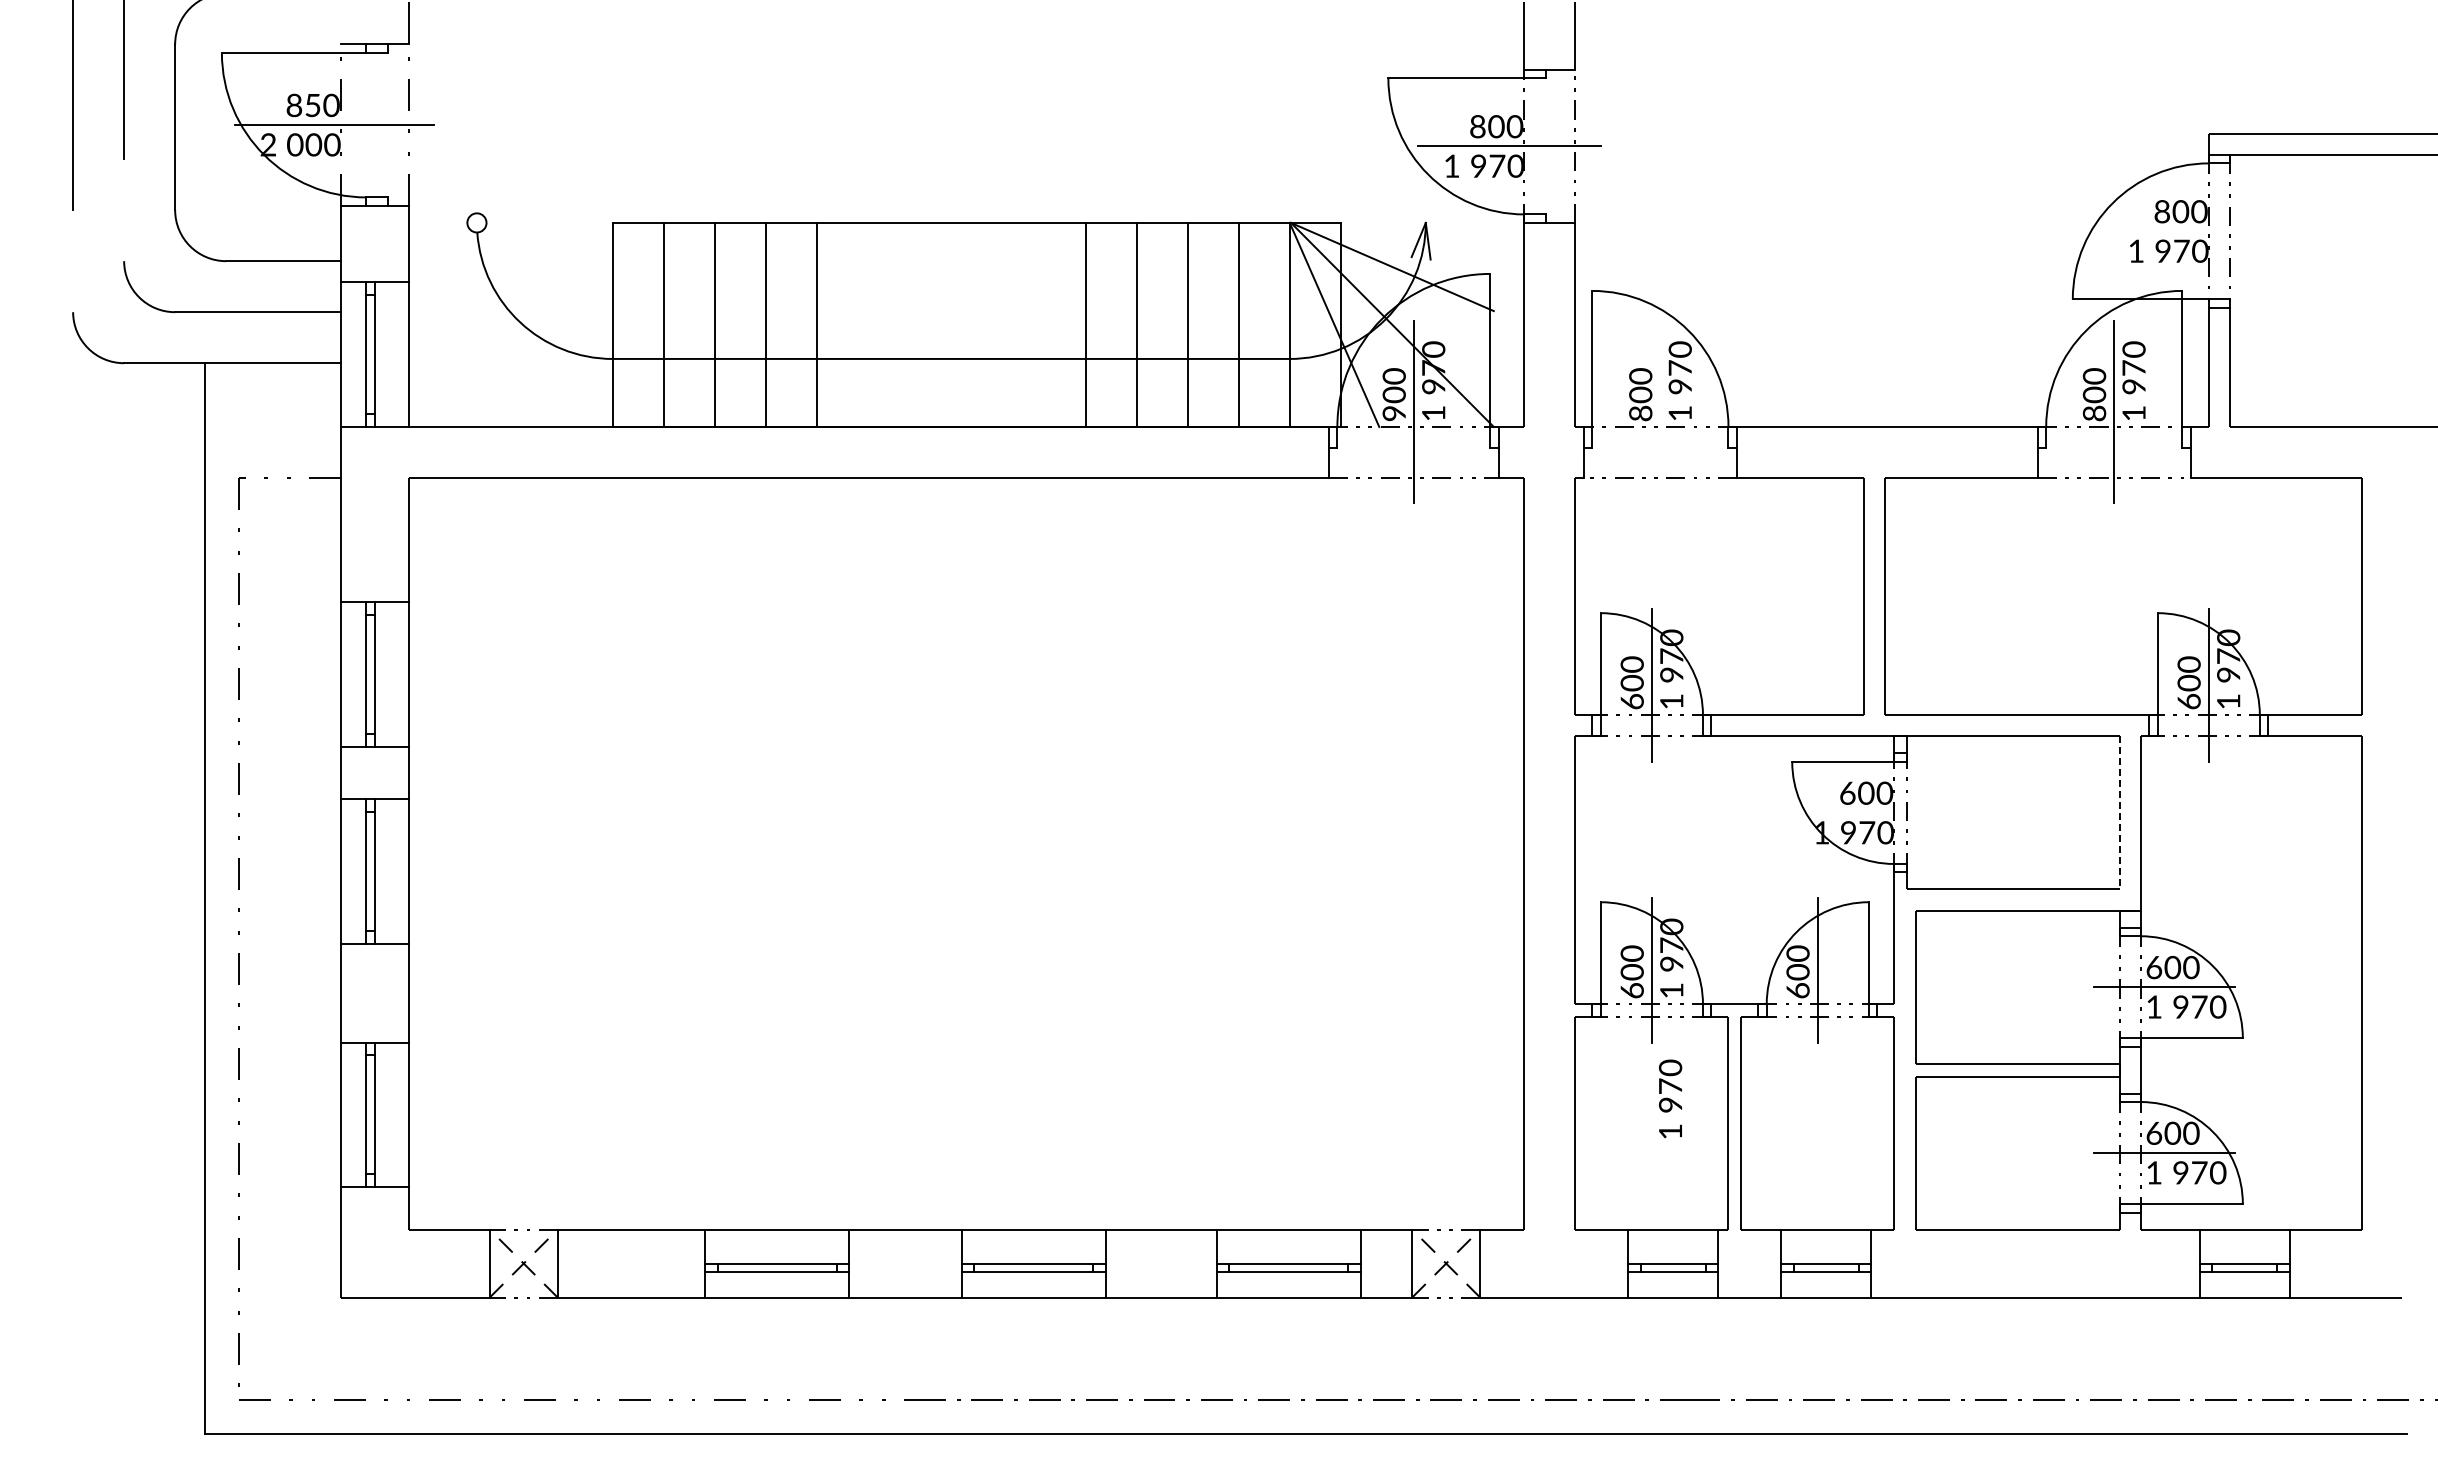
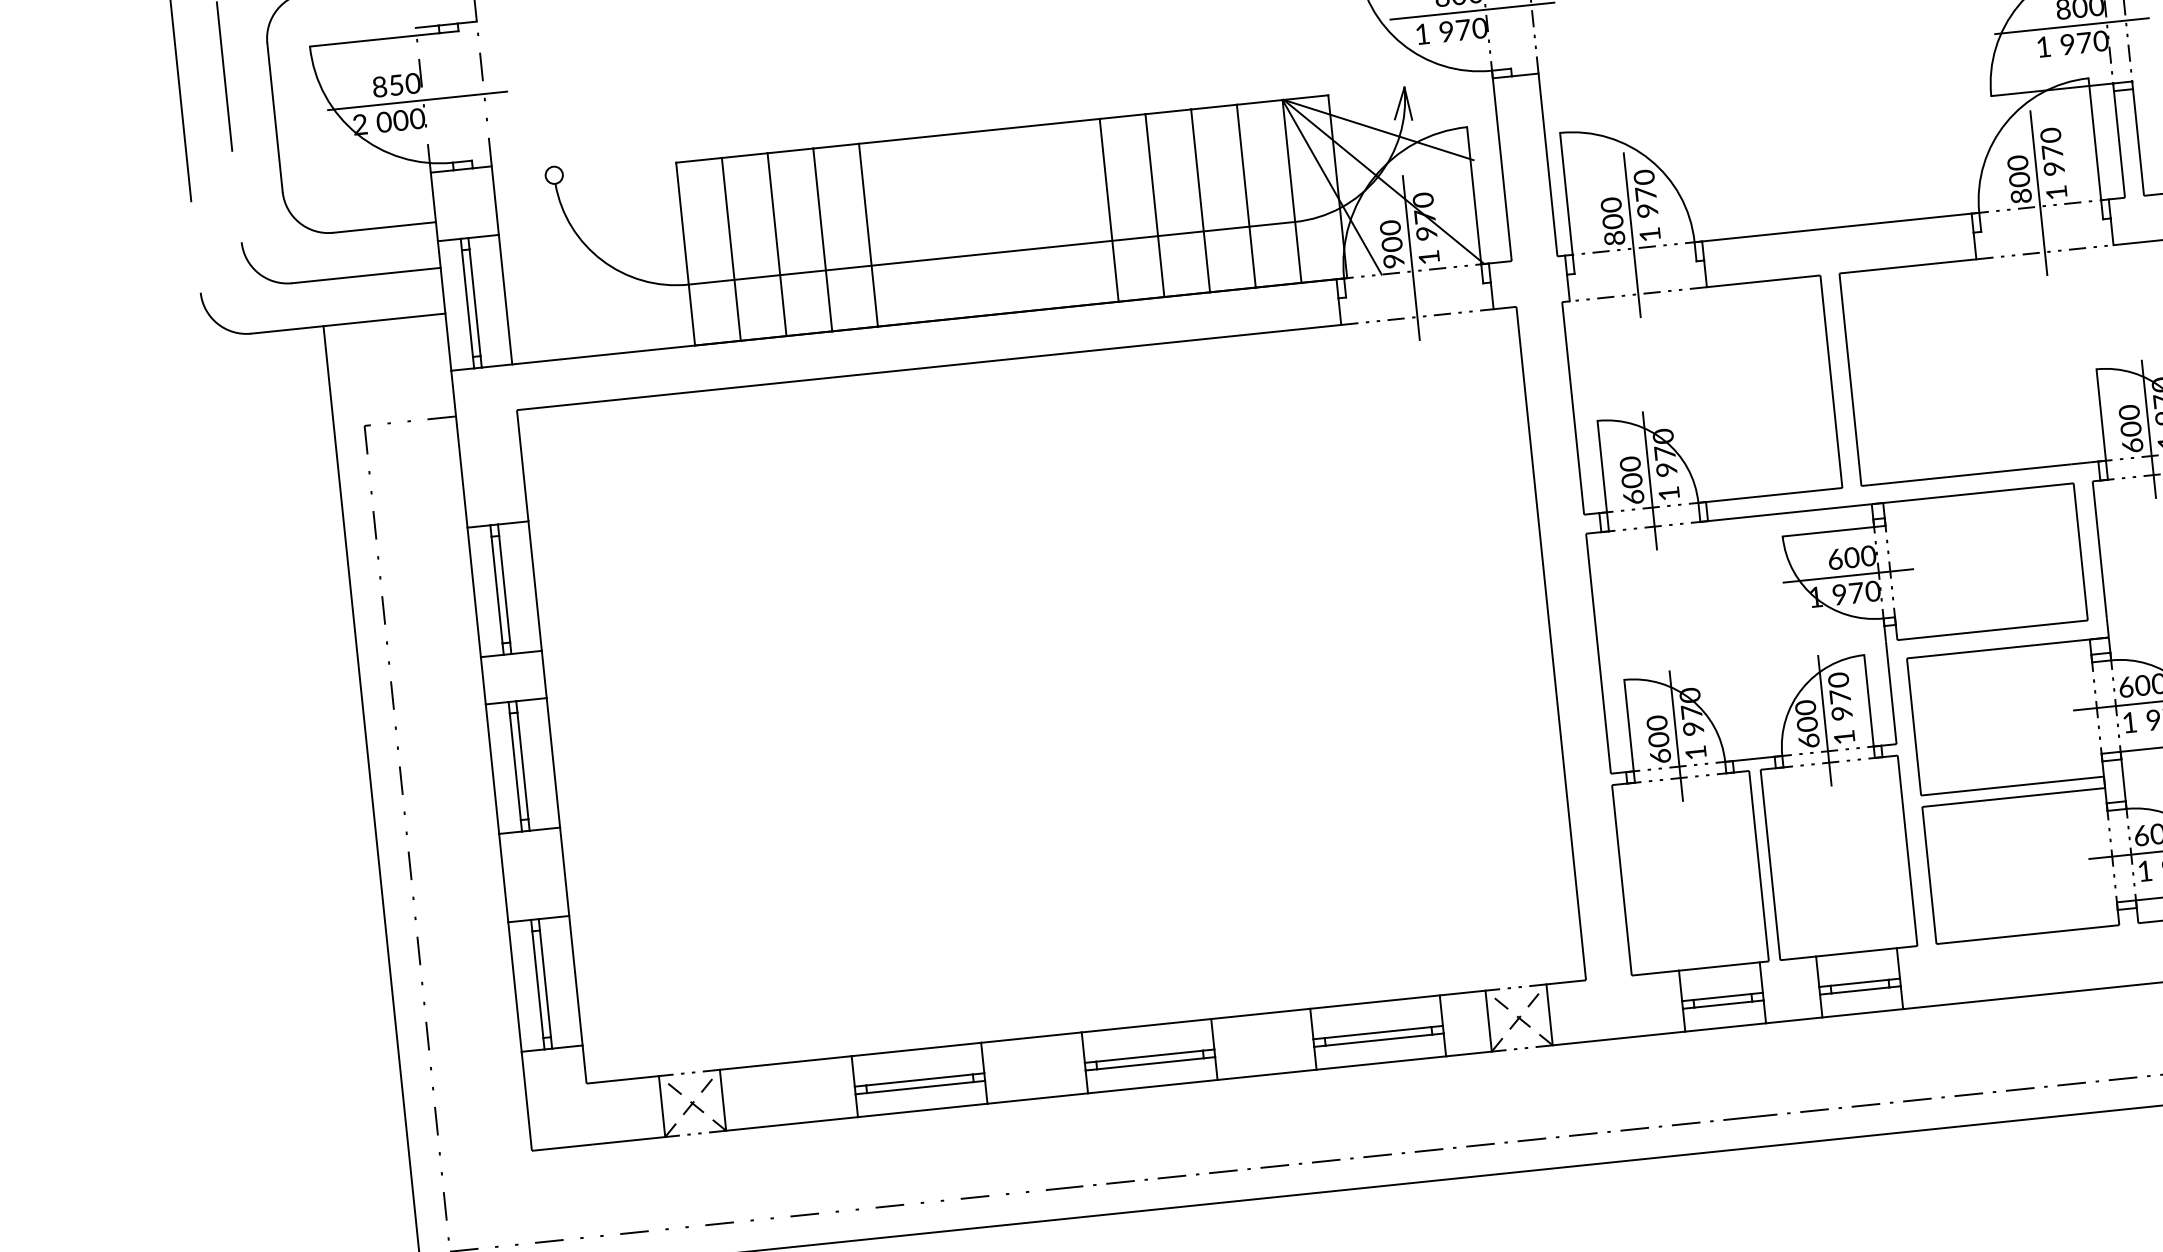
line: (2169, 231) -> (2071, 26), added
line: (1660, 411) -> (1632, 234), added
line: (1859, 812) -> (1847, 575), added
line: (2119, 812) -> (2080, 551), dashed -> solid
text: (1670, 1098) -> (1841, 707), moved

